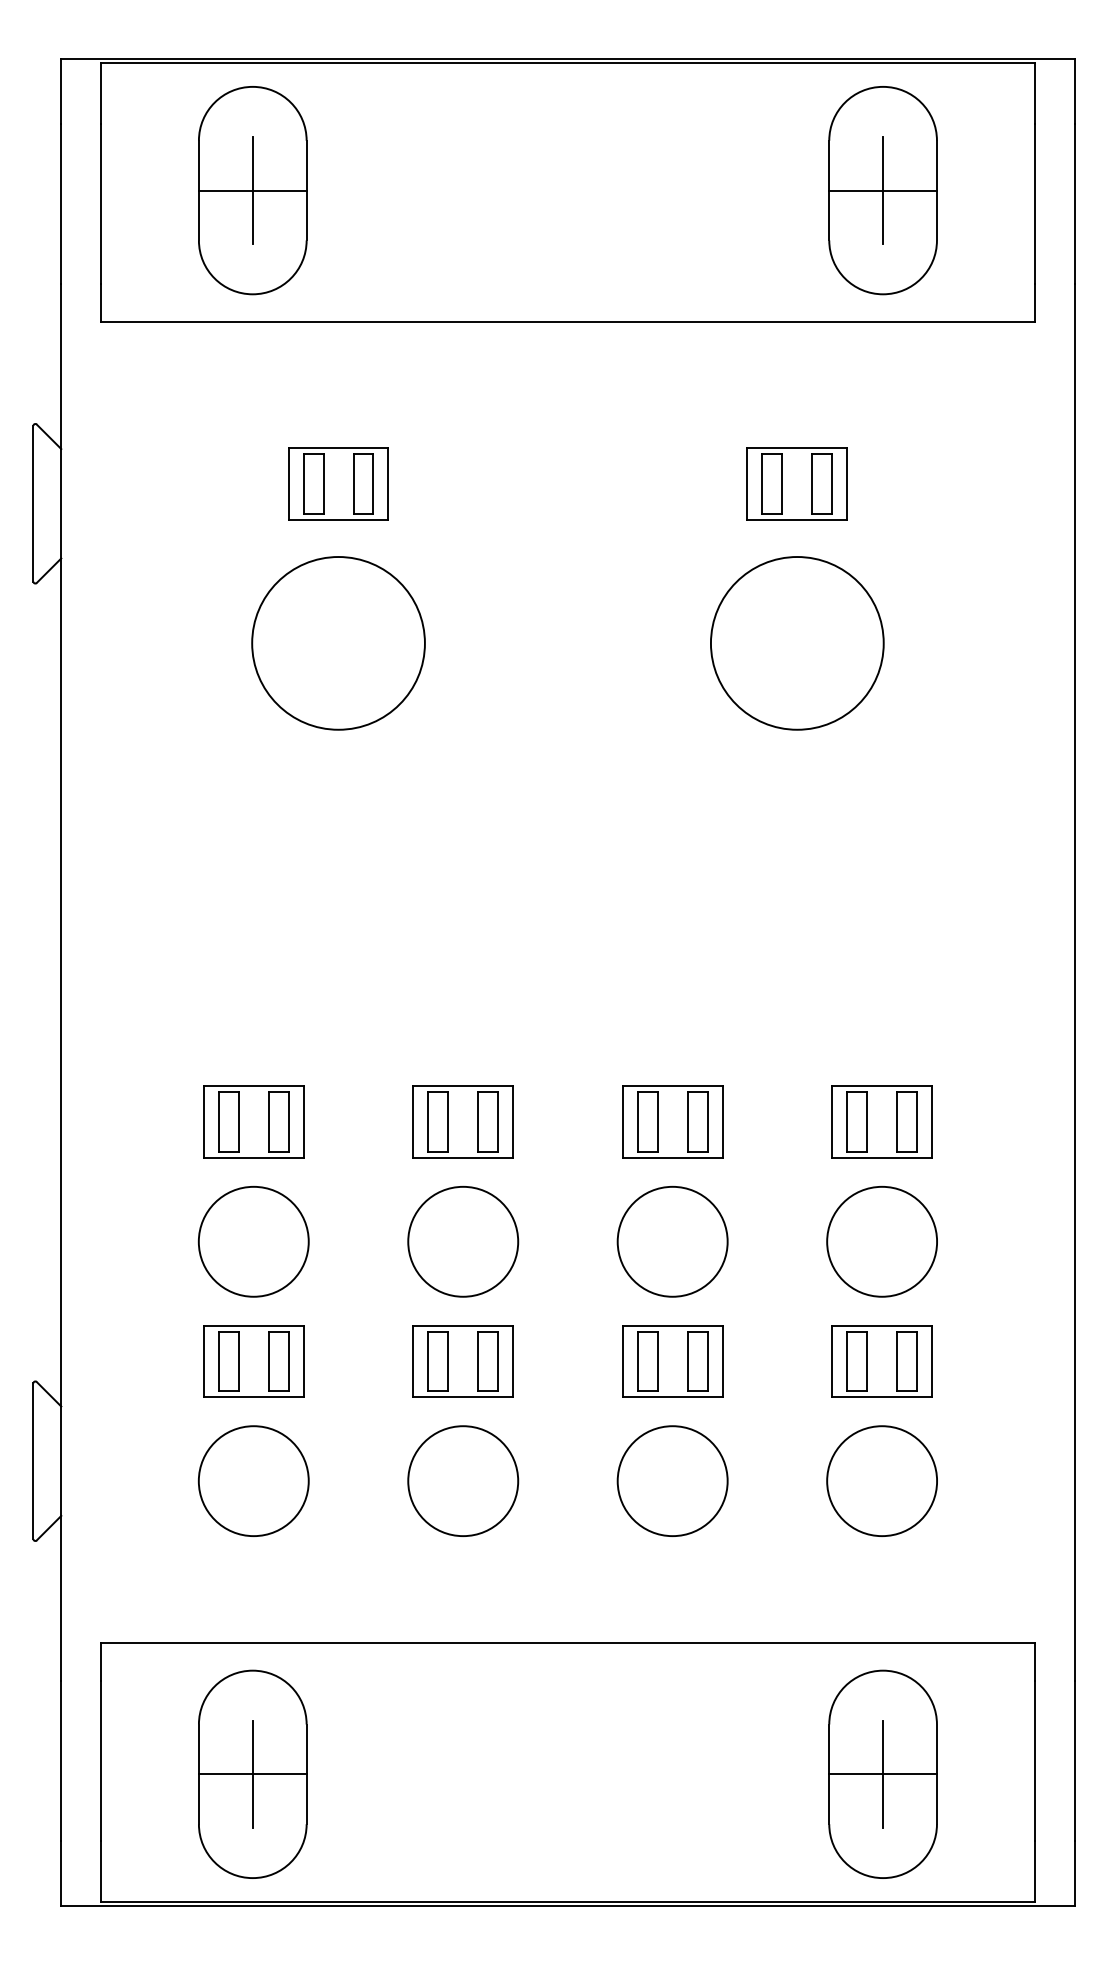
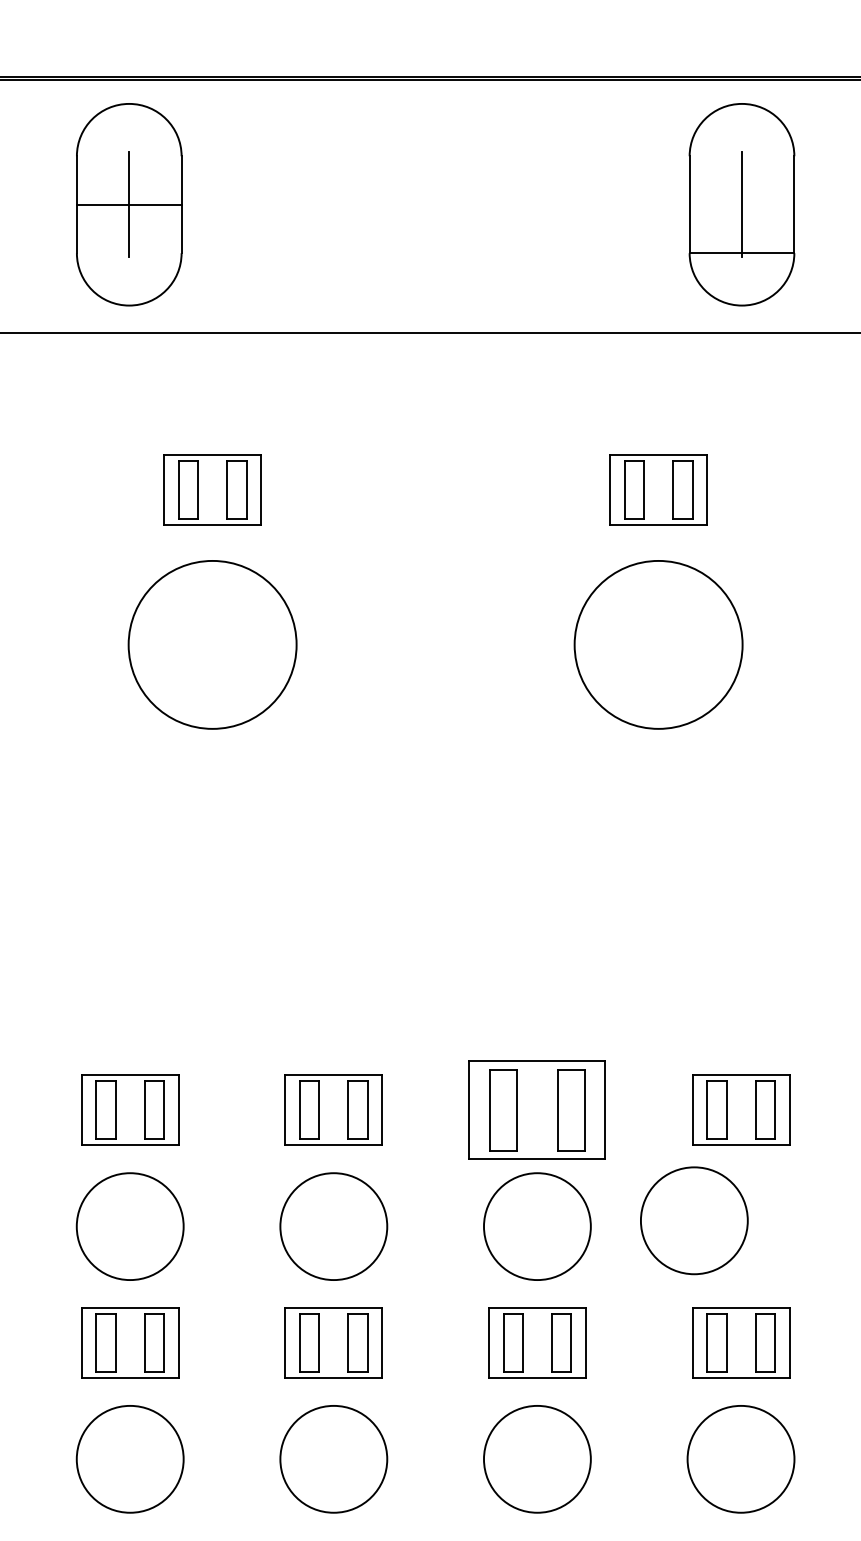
line: (882, 190) -> (741, 253), moved
part: (672, 1121) -> (537, 1109), size x1.4
circle: (881, 1241) -> (693, 1220), moved

